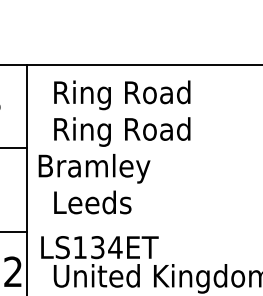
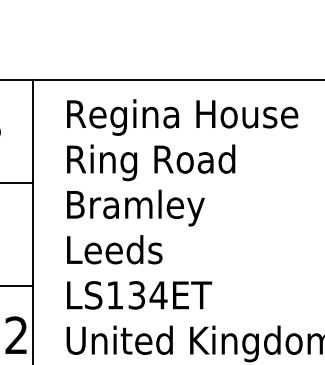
text: (156, 95) -> (193, 117), Ring Road -> Regina House
text: (94, 168) -> (135, 207), moved
text: (99, 247) -> (139, 295), moved

